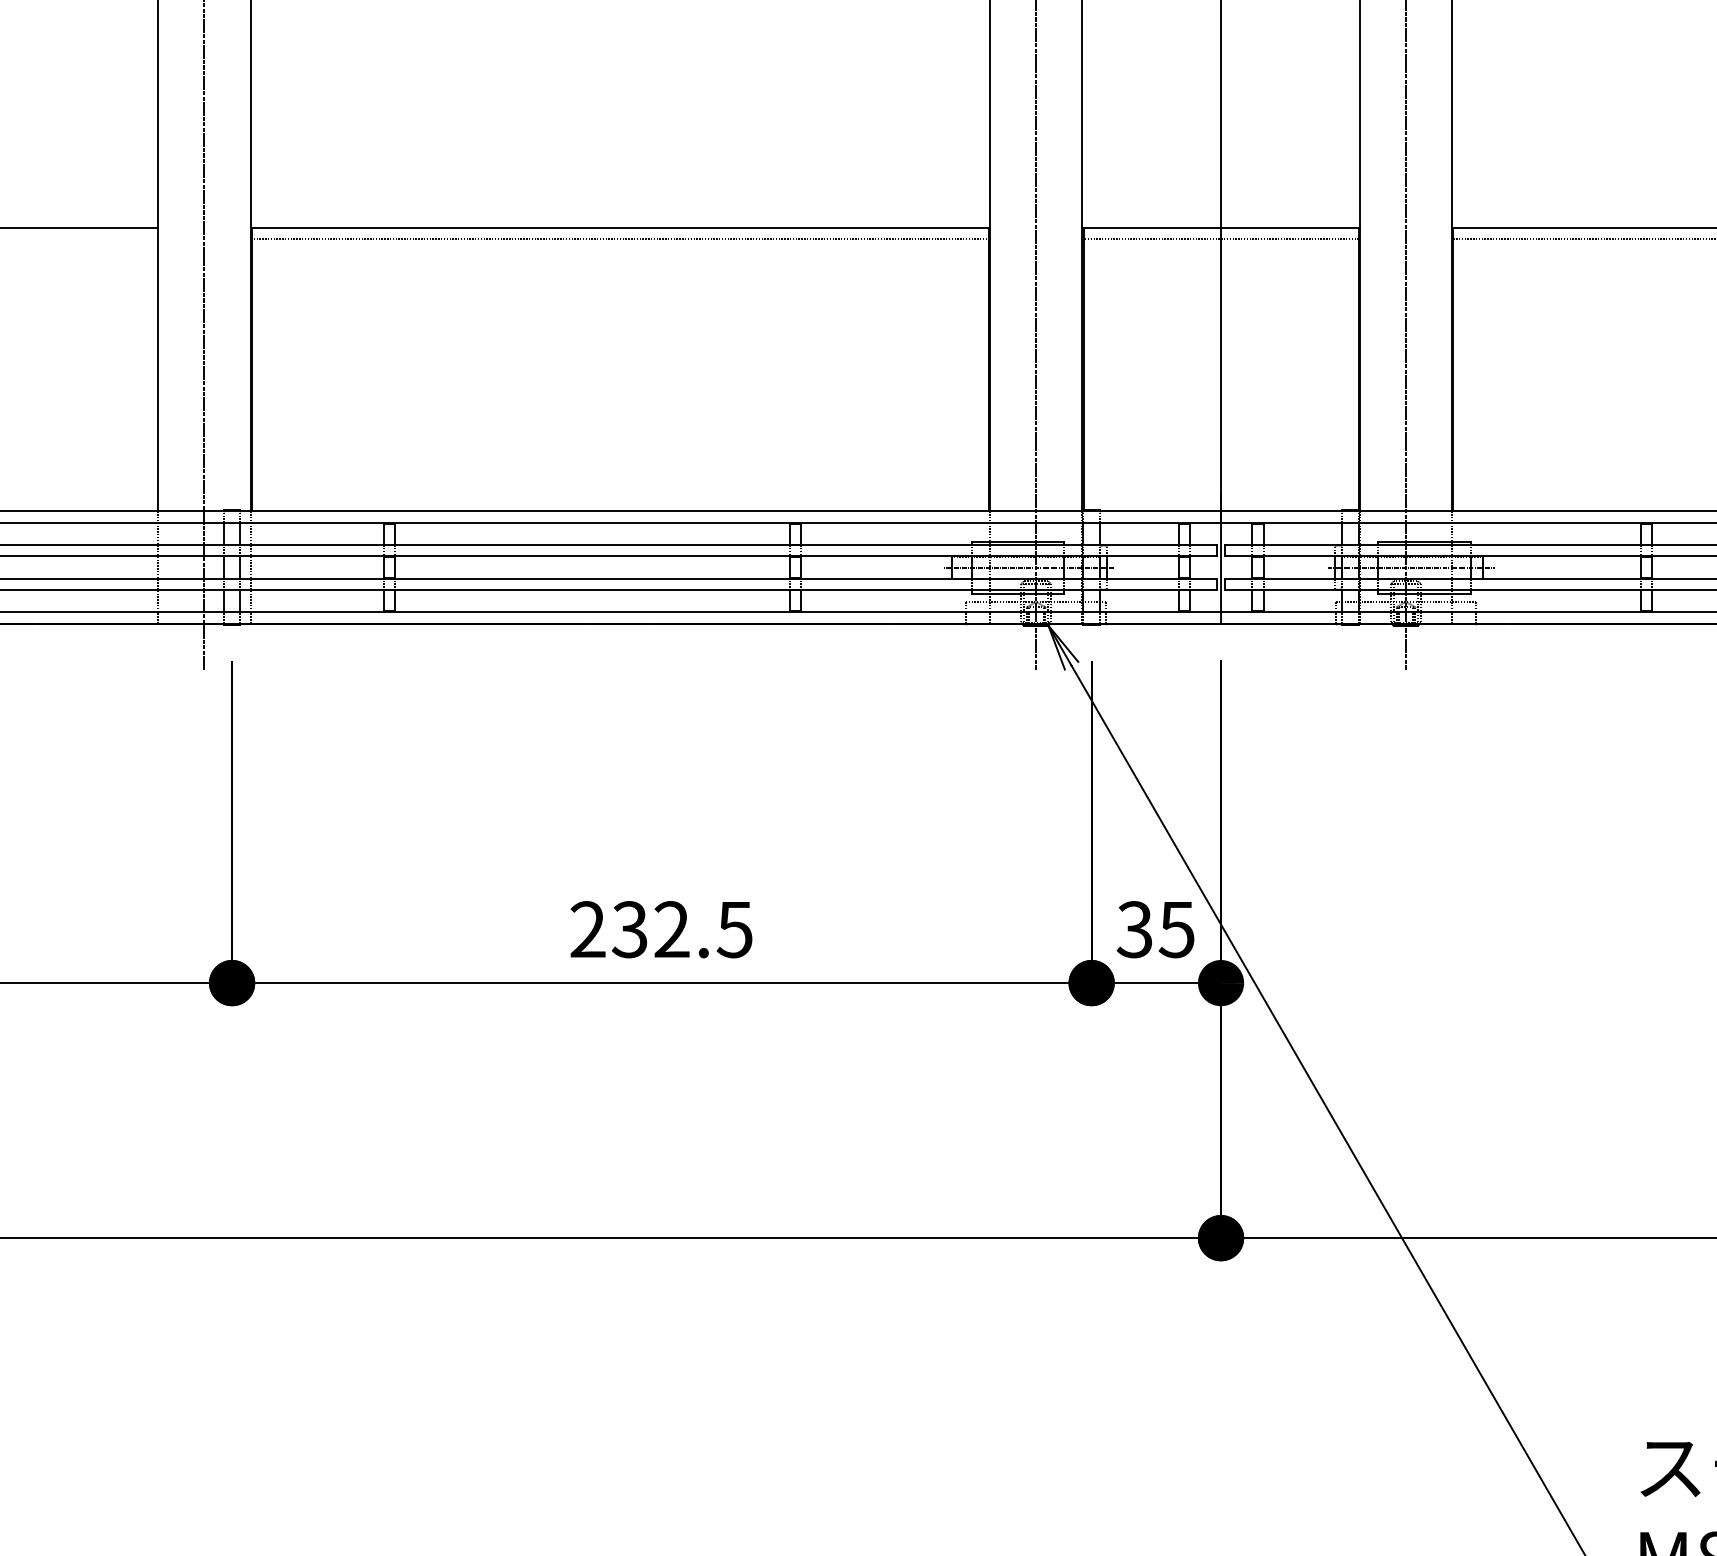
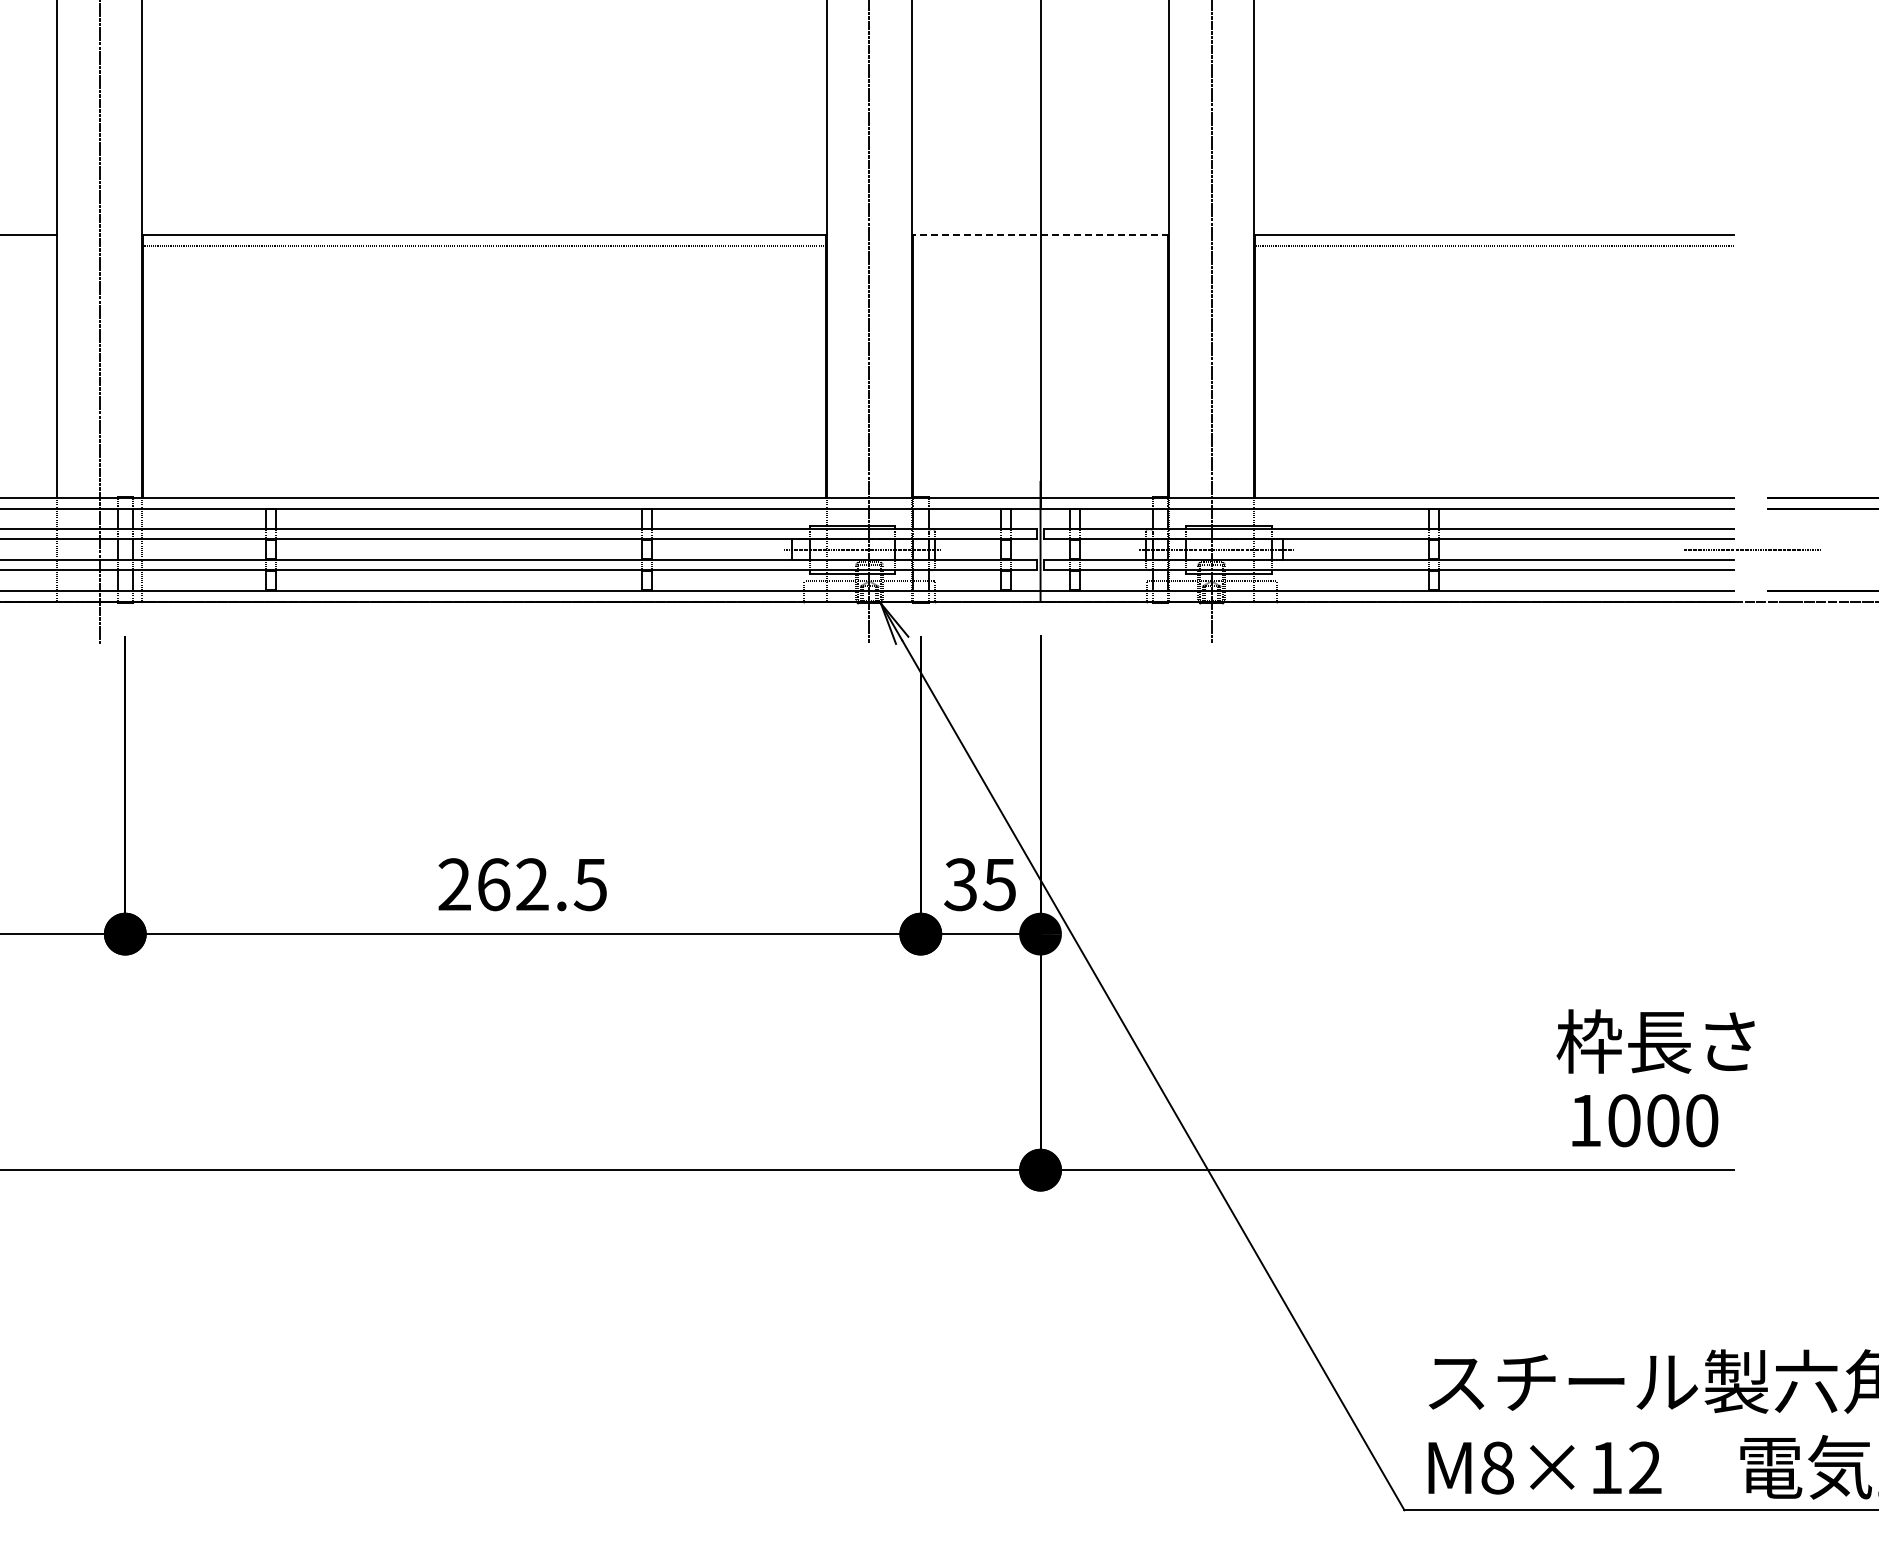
line: (1220, 227) -> (1040, 234), solid -> dashed
line: (1220, 239) -> (1040, 245), removed
text: (629, 929) -> (493, 884), 232.5 -> 262.5

